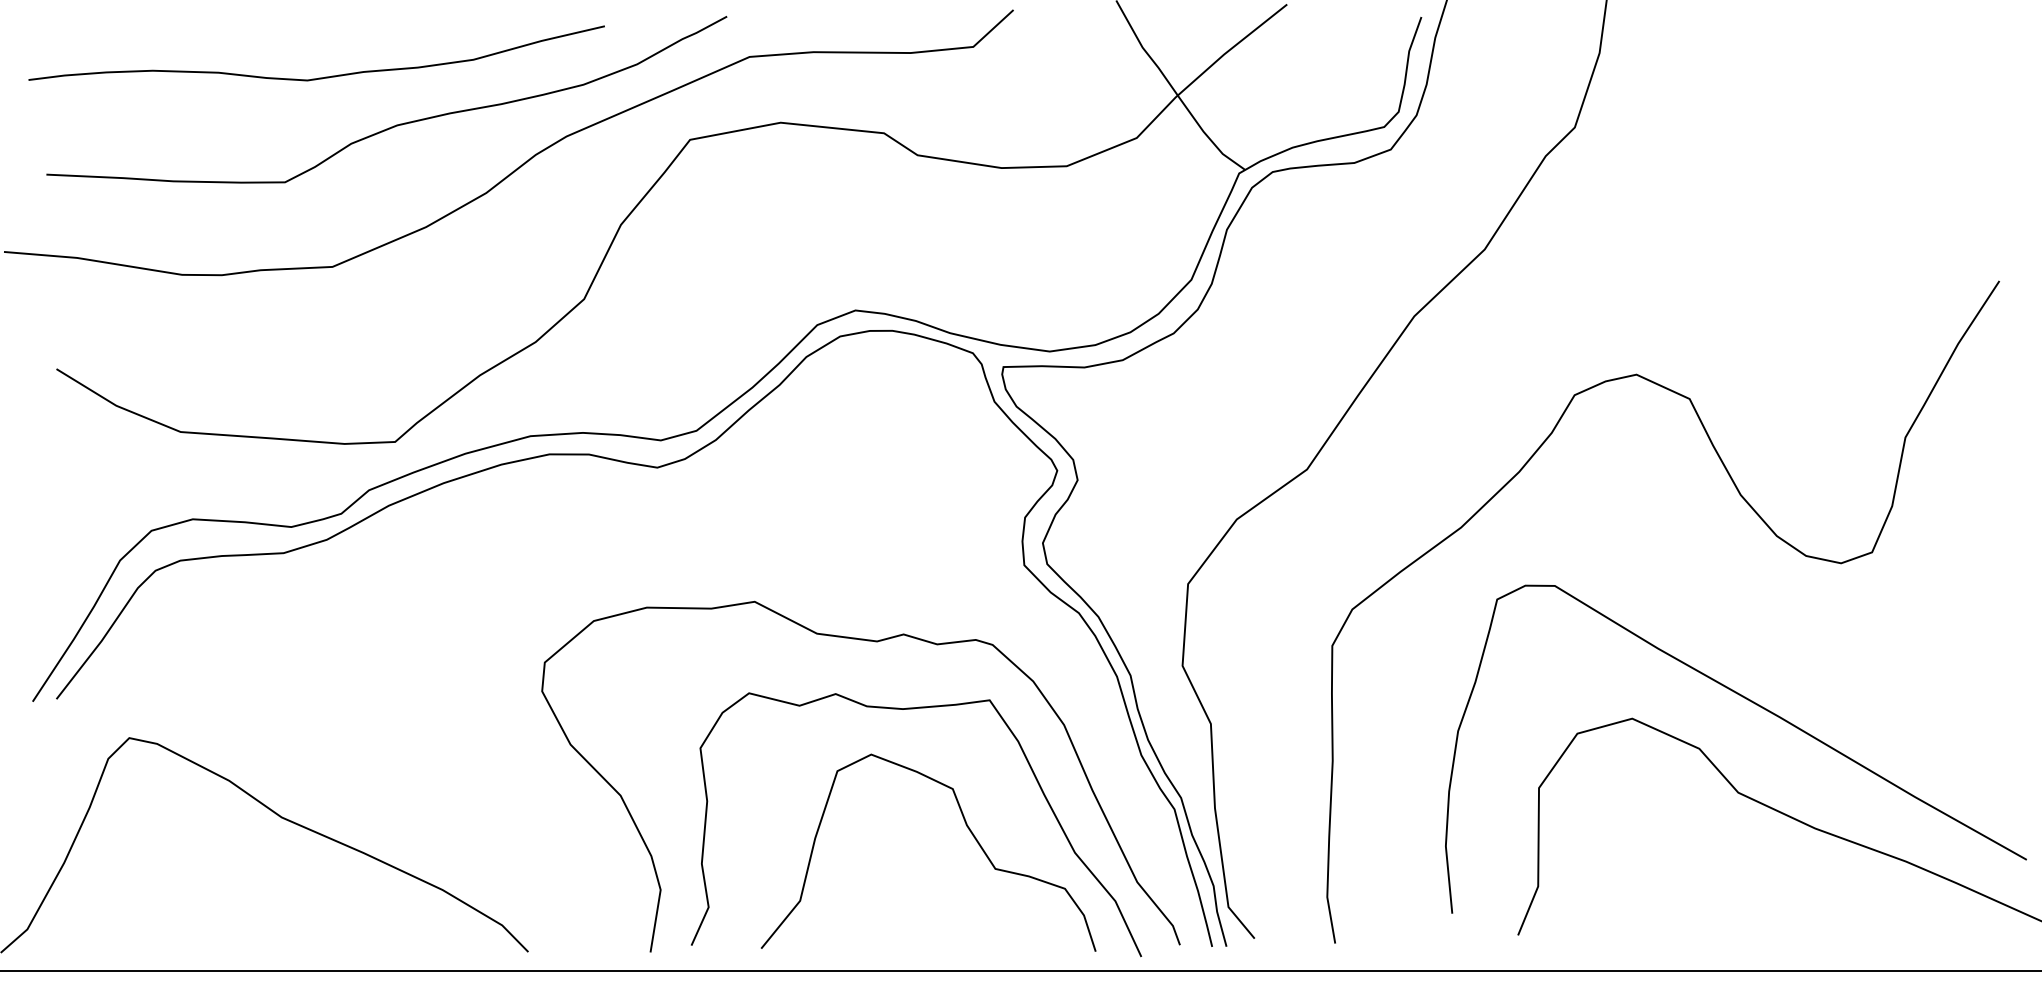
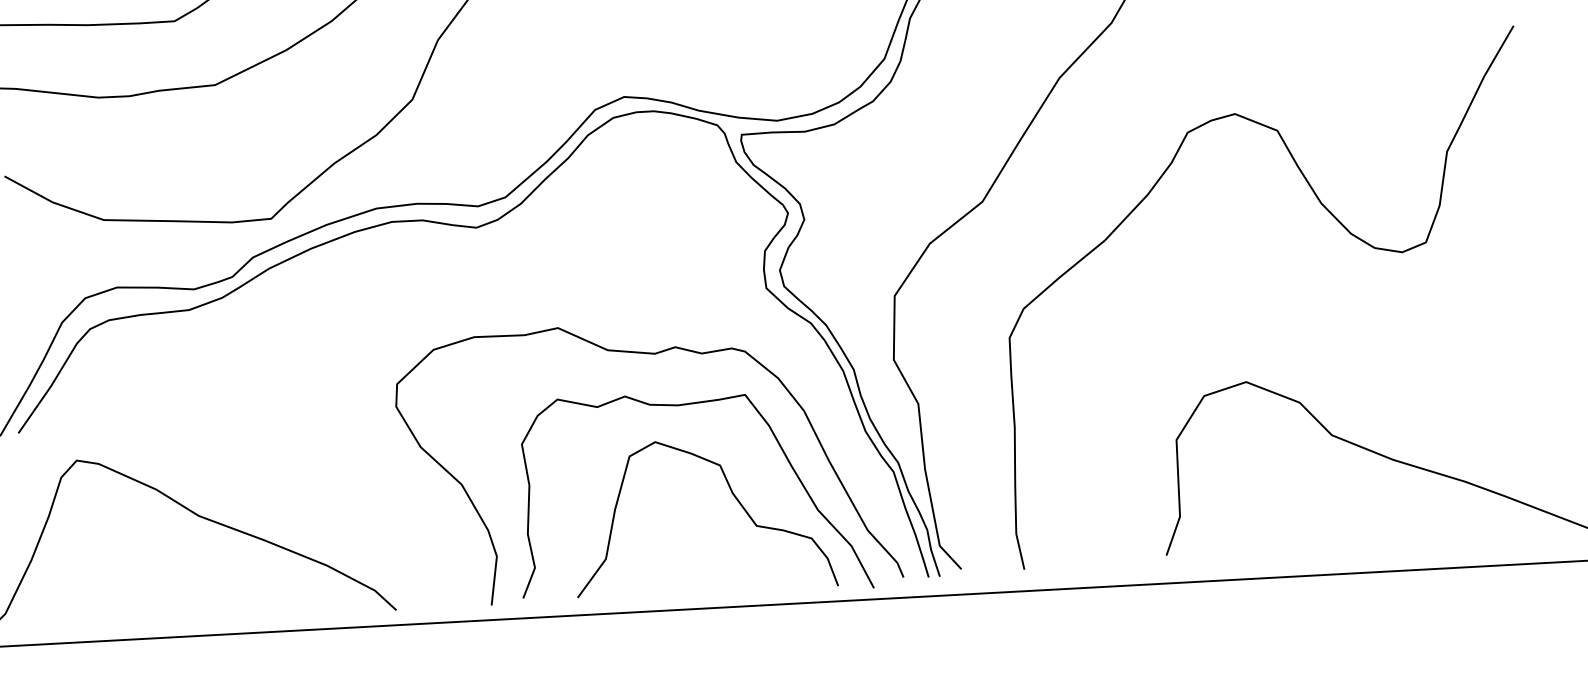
curve: (1756, 705) -> (1342, 366), removed

